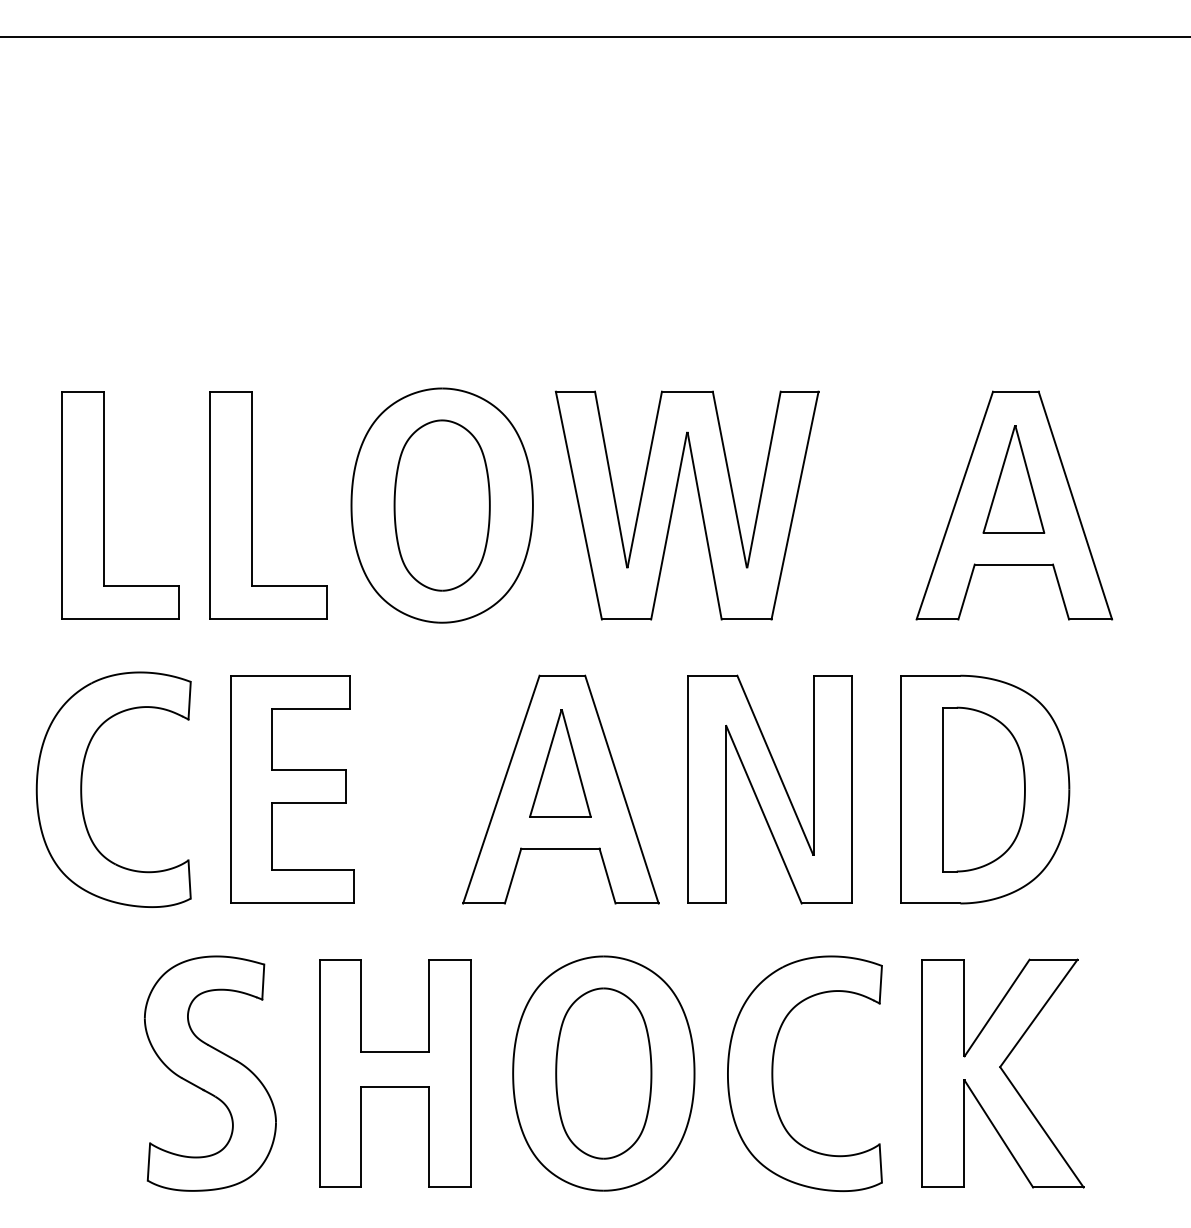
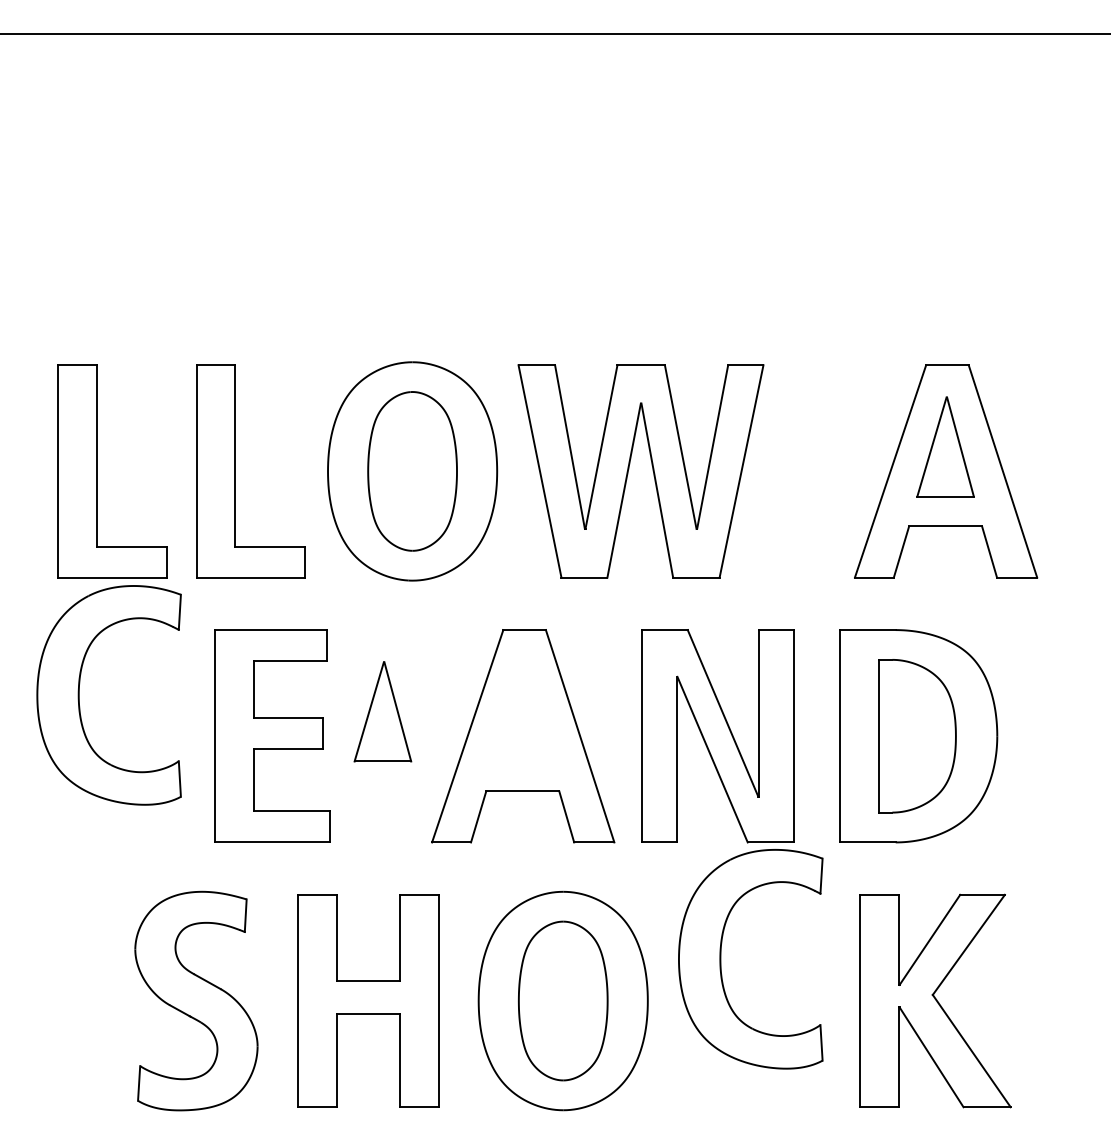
part: (560, 763) -> (383, 711), moved
part: (82, 789) -> (79, 695), moved
part: (773, 1073) -> (721, 958), moved

